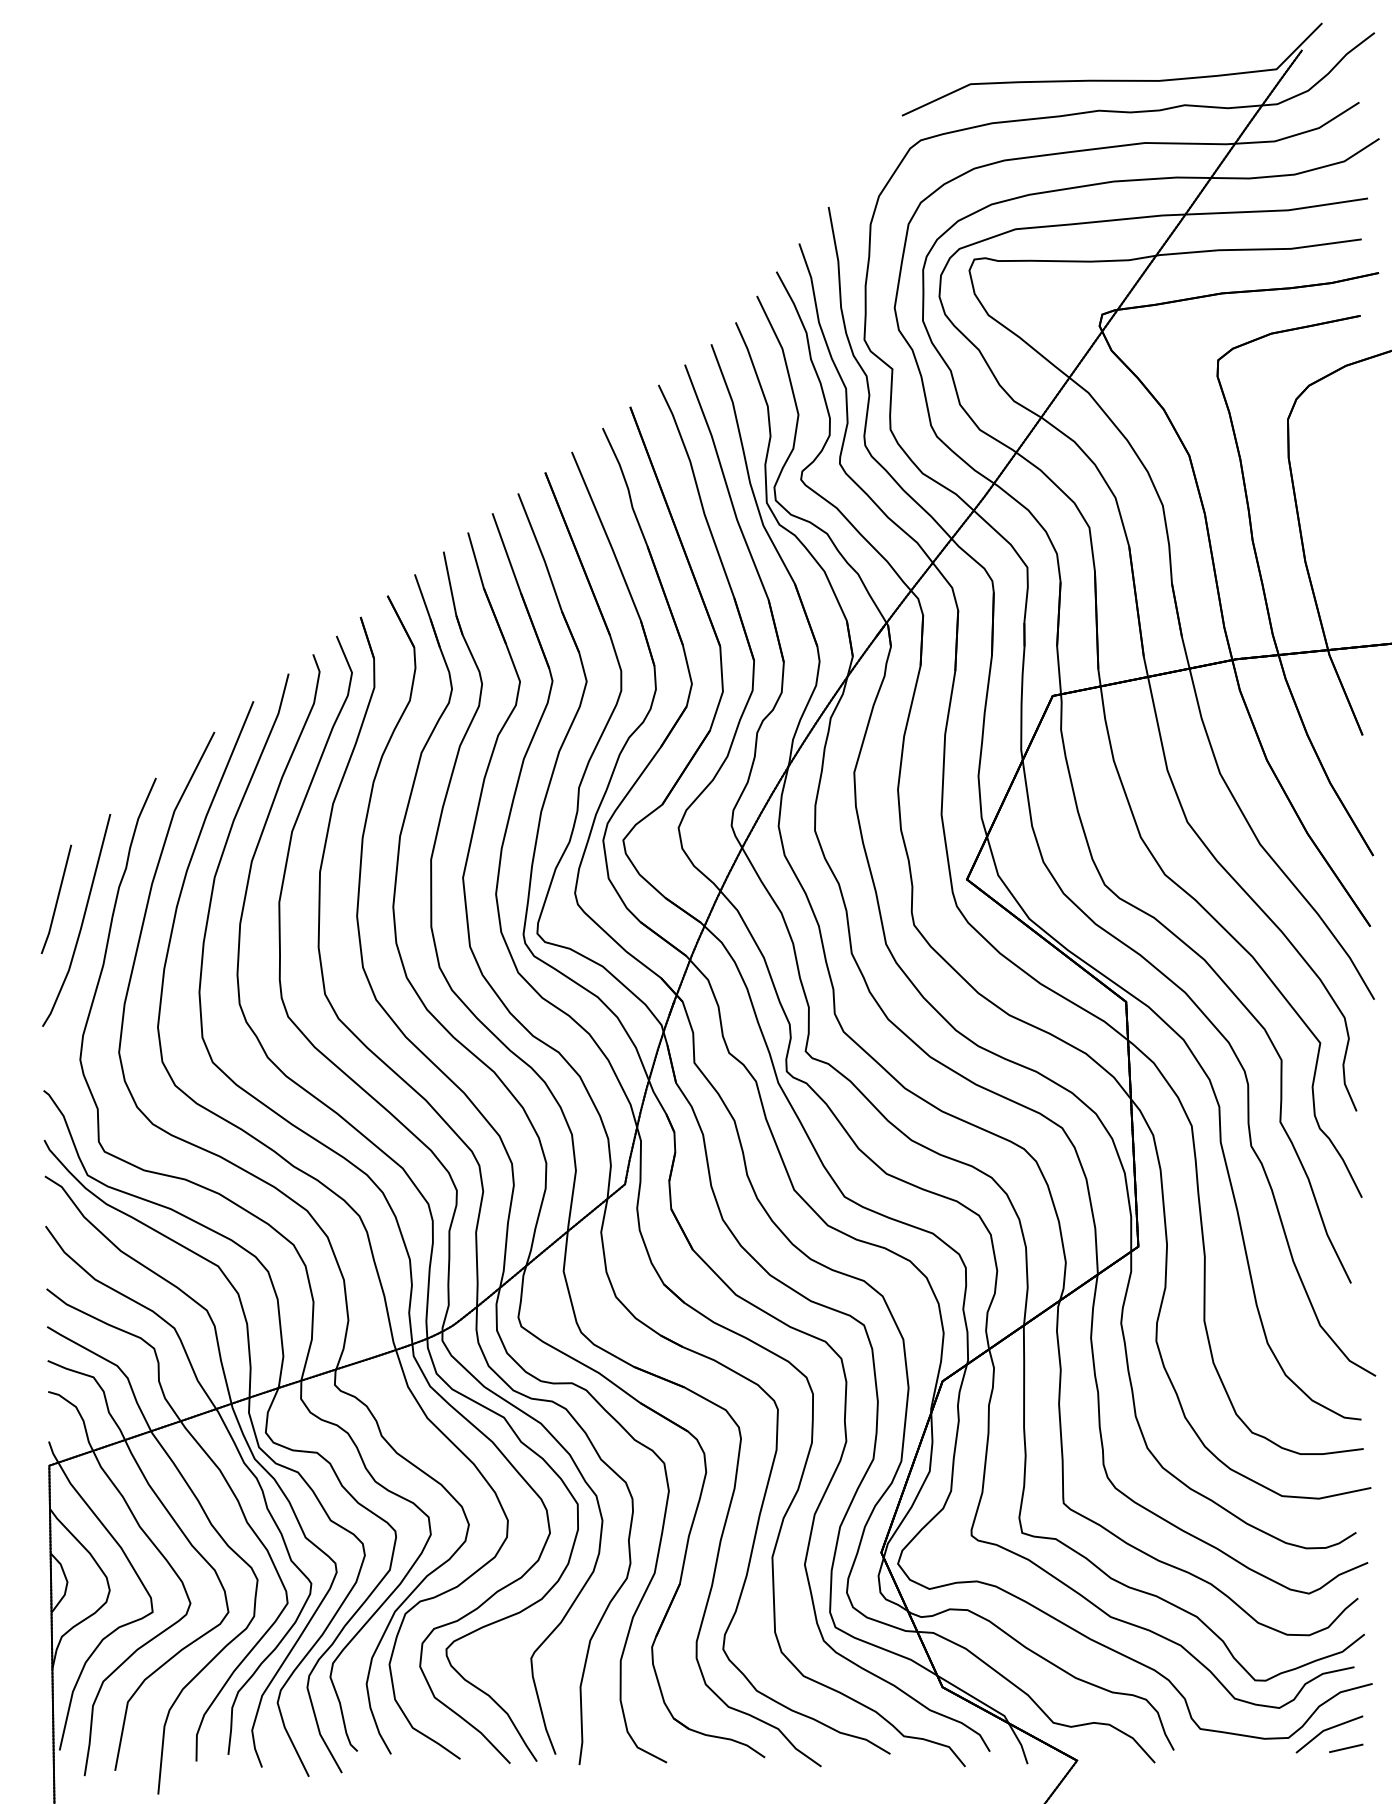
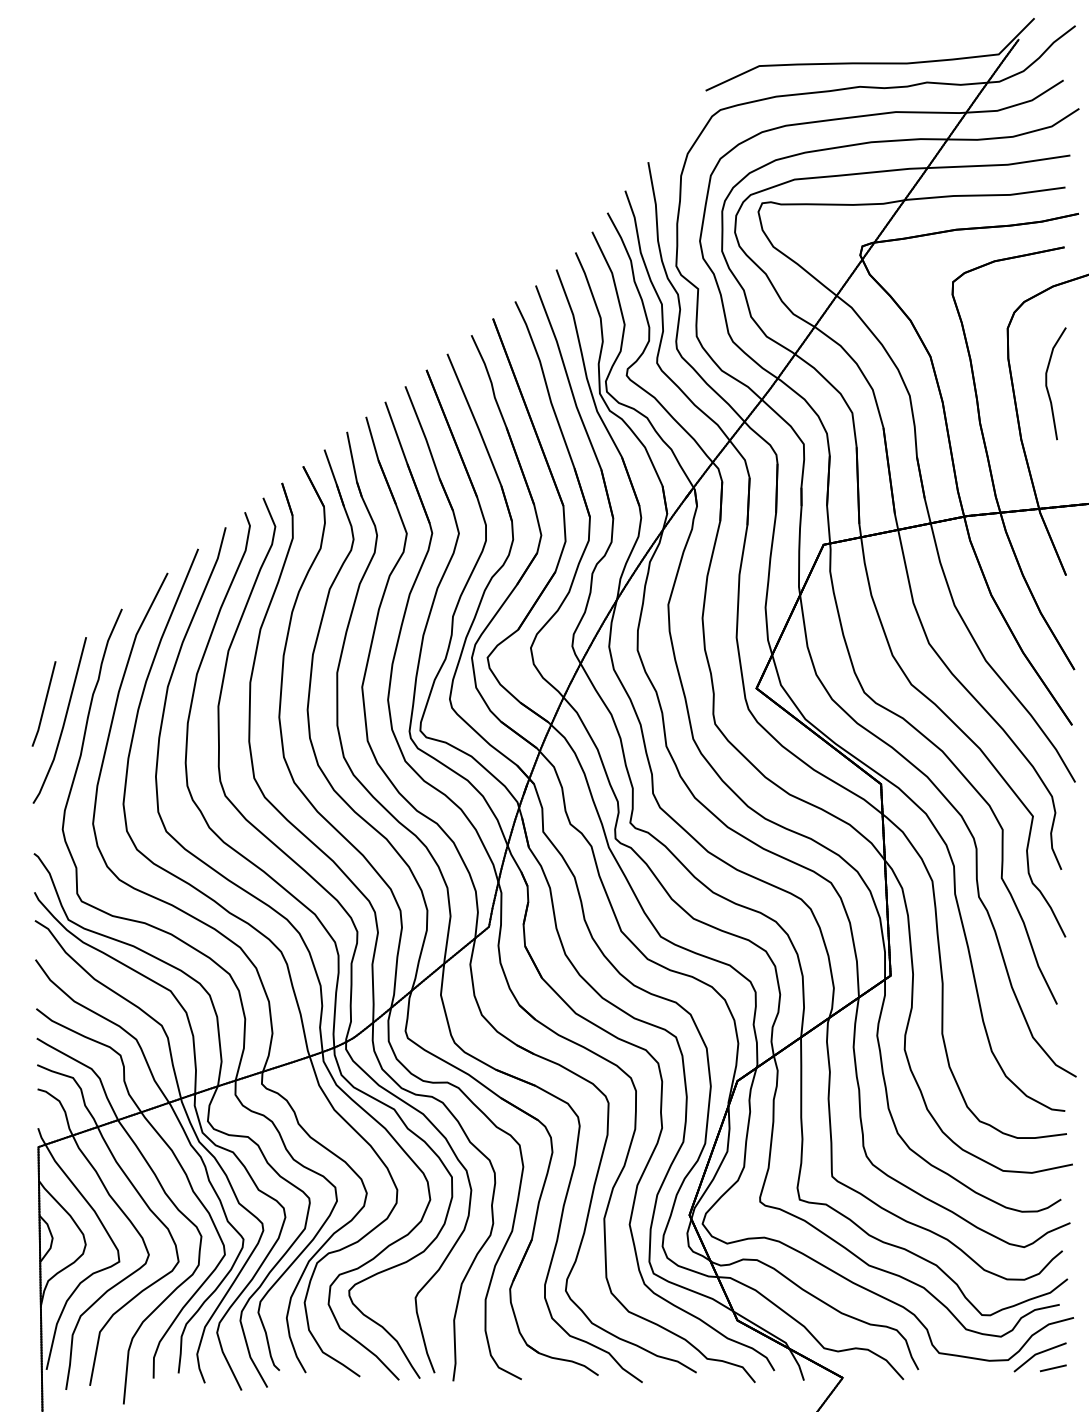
curve: (1338, 490) -> (1047, 384), added

